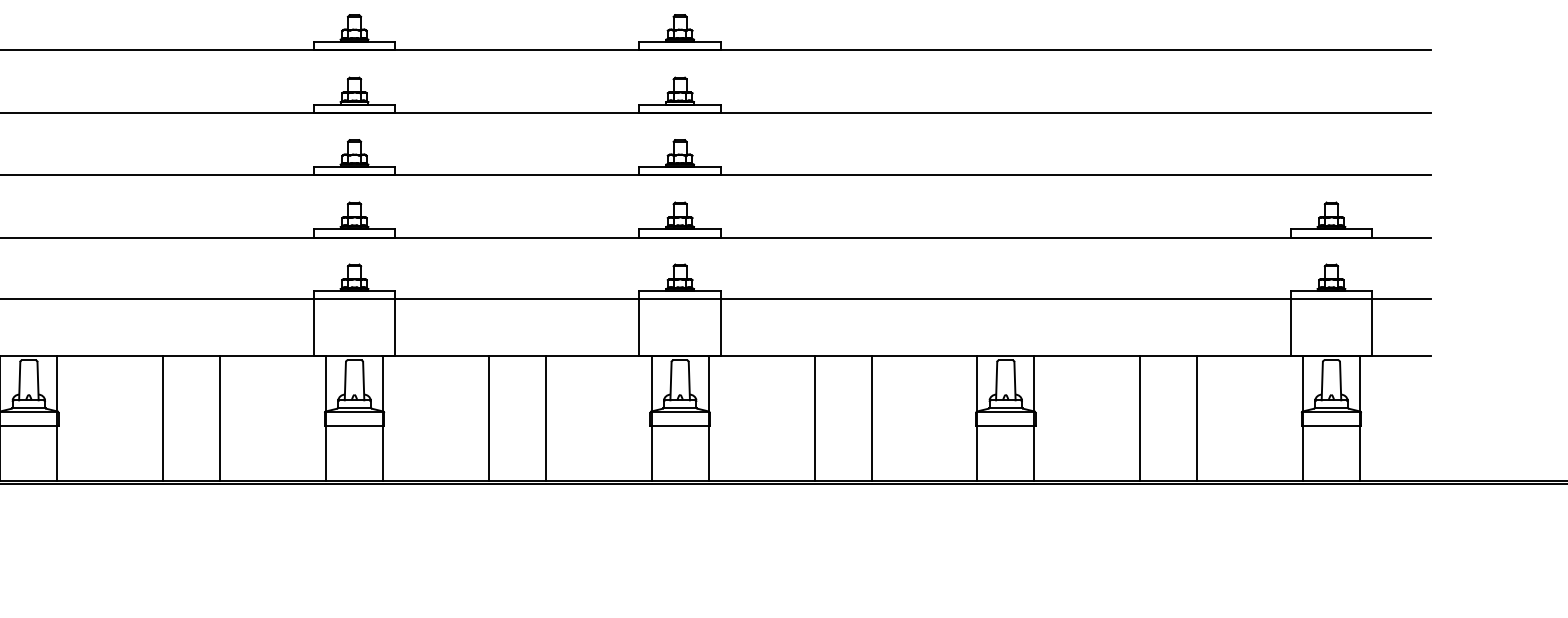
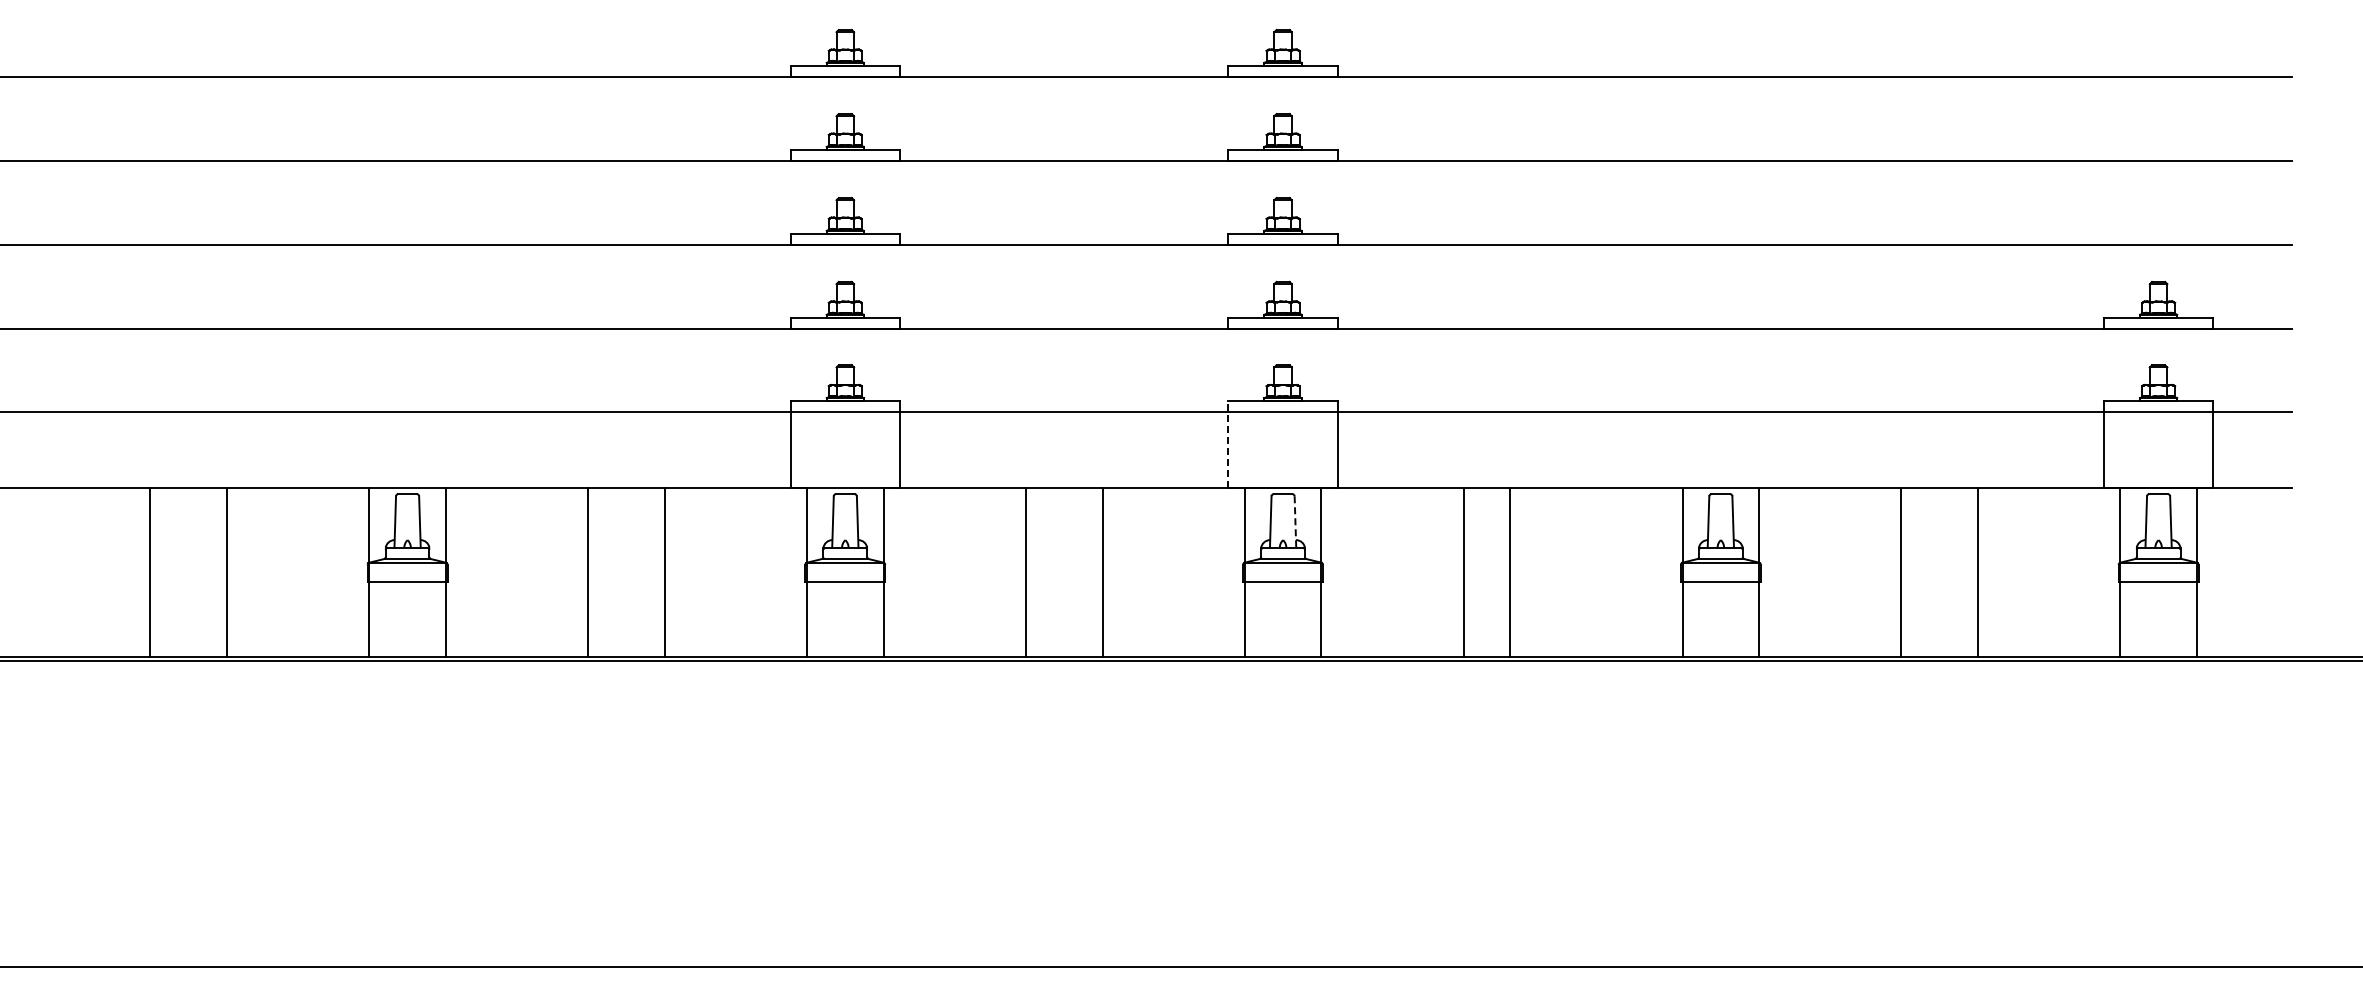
line: (639, 323) -> (1228, 444), solid -> dashed
line: (689, 381) -> (1295, 522), solid -> dashed
line: (871, 418) -> (1510, 572), moved

